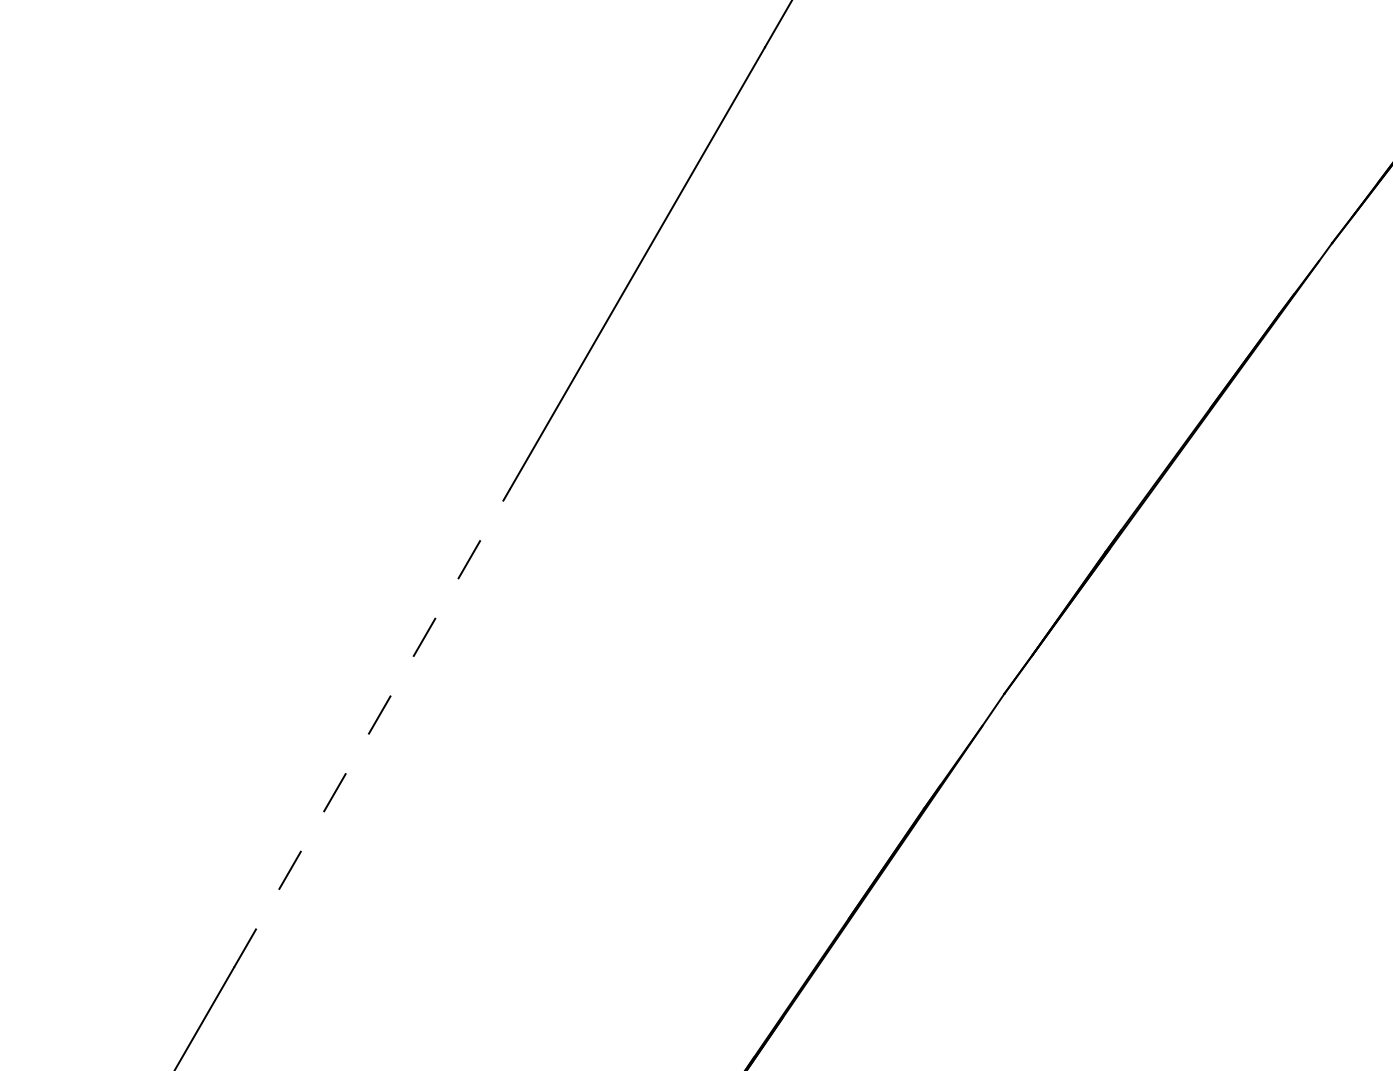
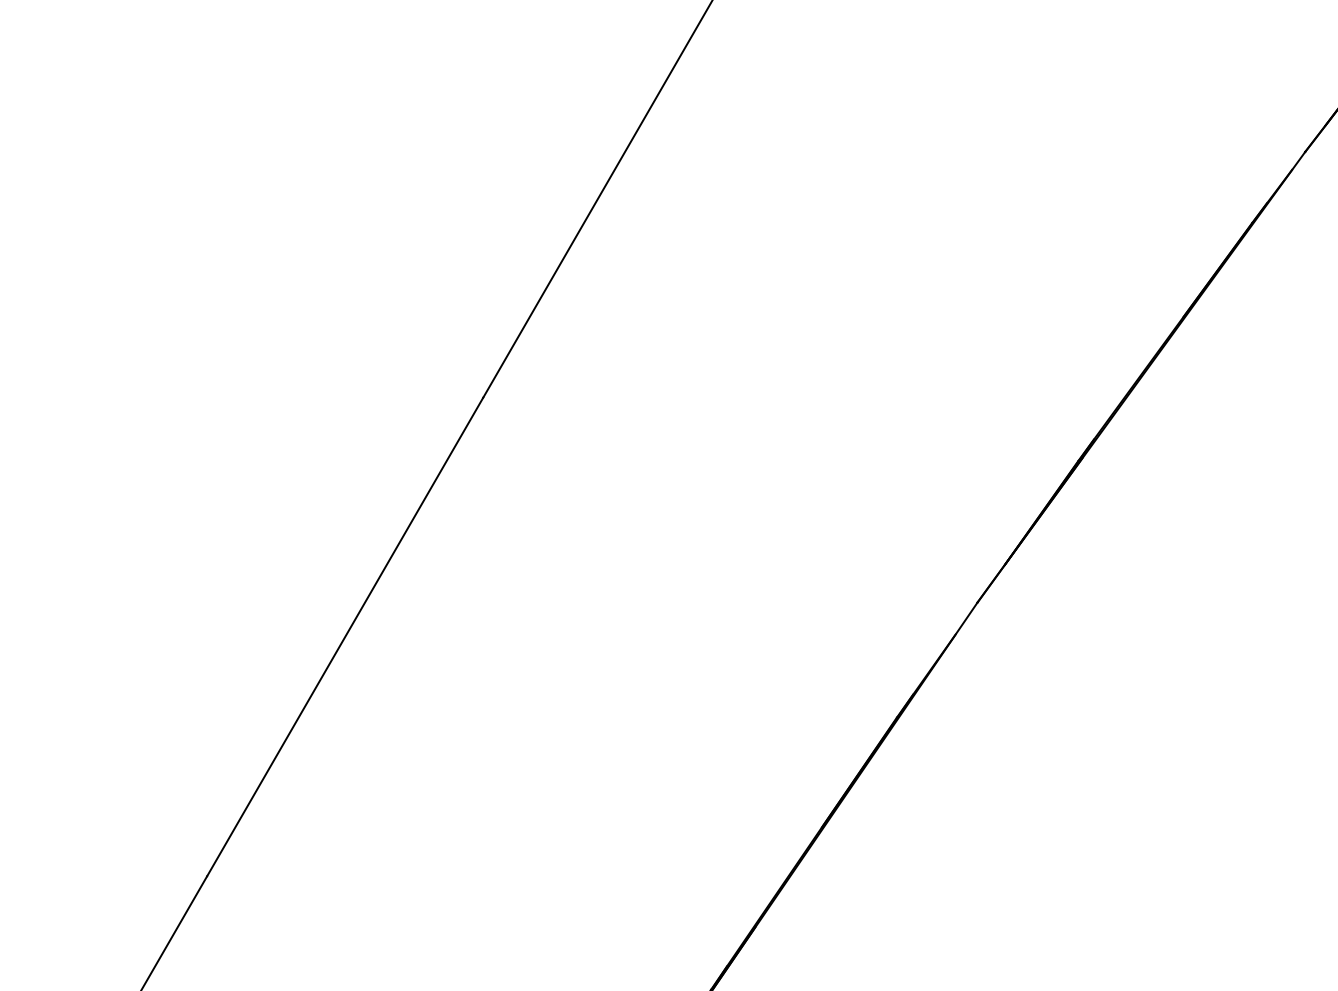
line: (372, 727) -> (345, 636), dashed -> solid

